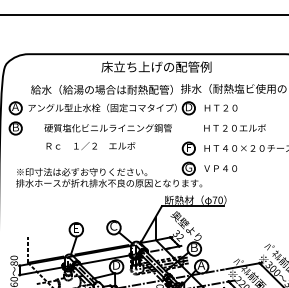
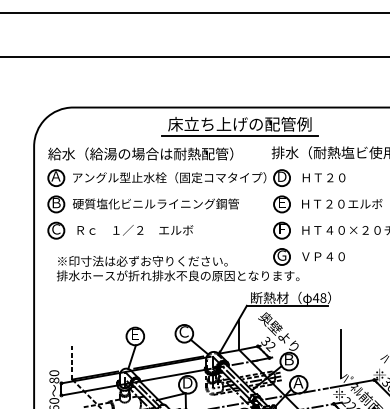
line: (156, 76) -> (239, 136), added
text: (101, 89) -> (140, 153), moved
text: (107, 127) -> (155, 203), moved
part: (188, 128) -> (281, 204), added
text: (91, 146) -> (135, 230), moved
part: (15, 148) -> (56, 230), added
text: (217, 199) -> (319, 297), 70 -> 48
line: (234, 243) -> (341, 354), added

